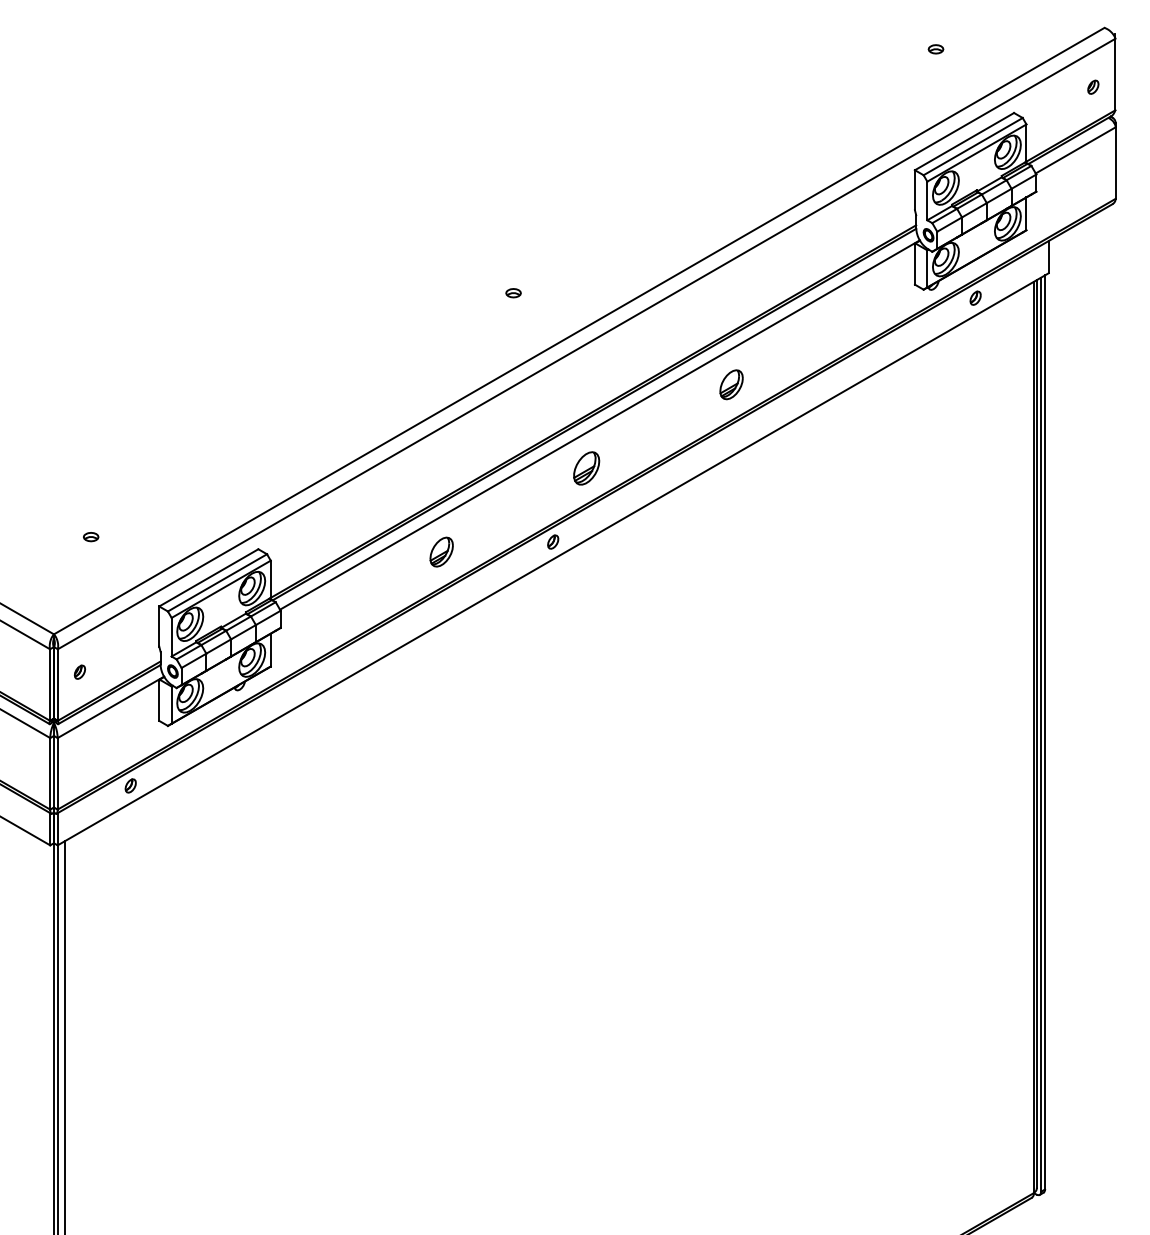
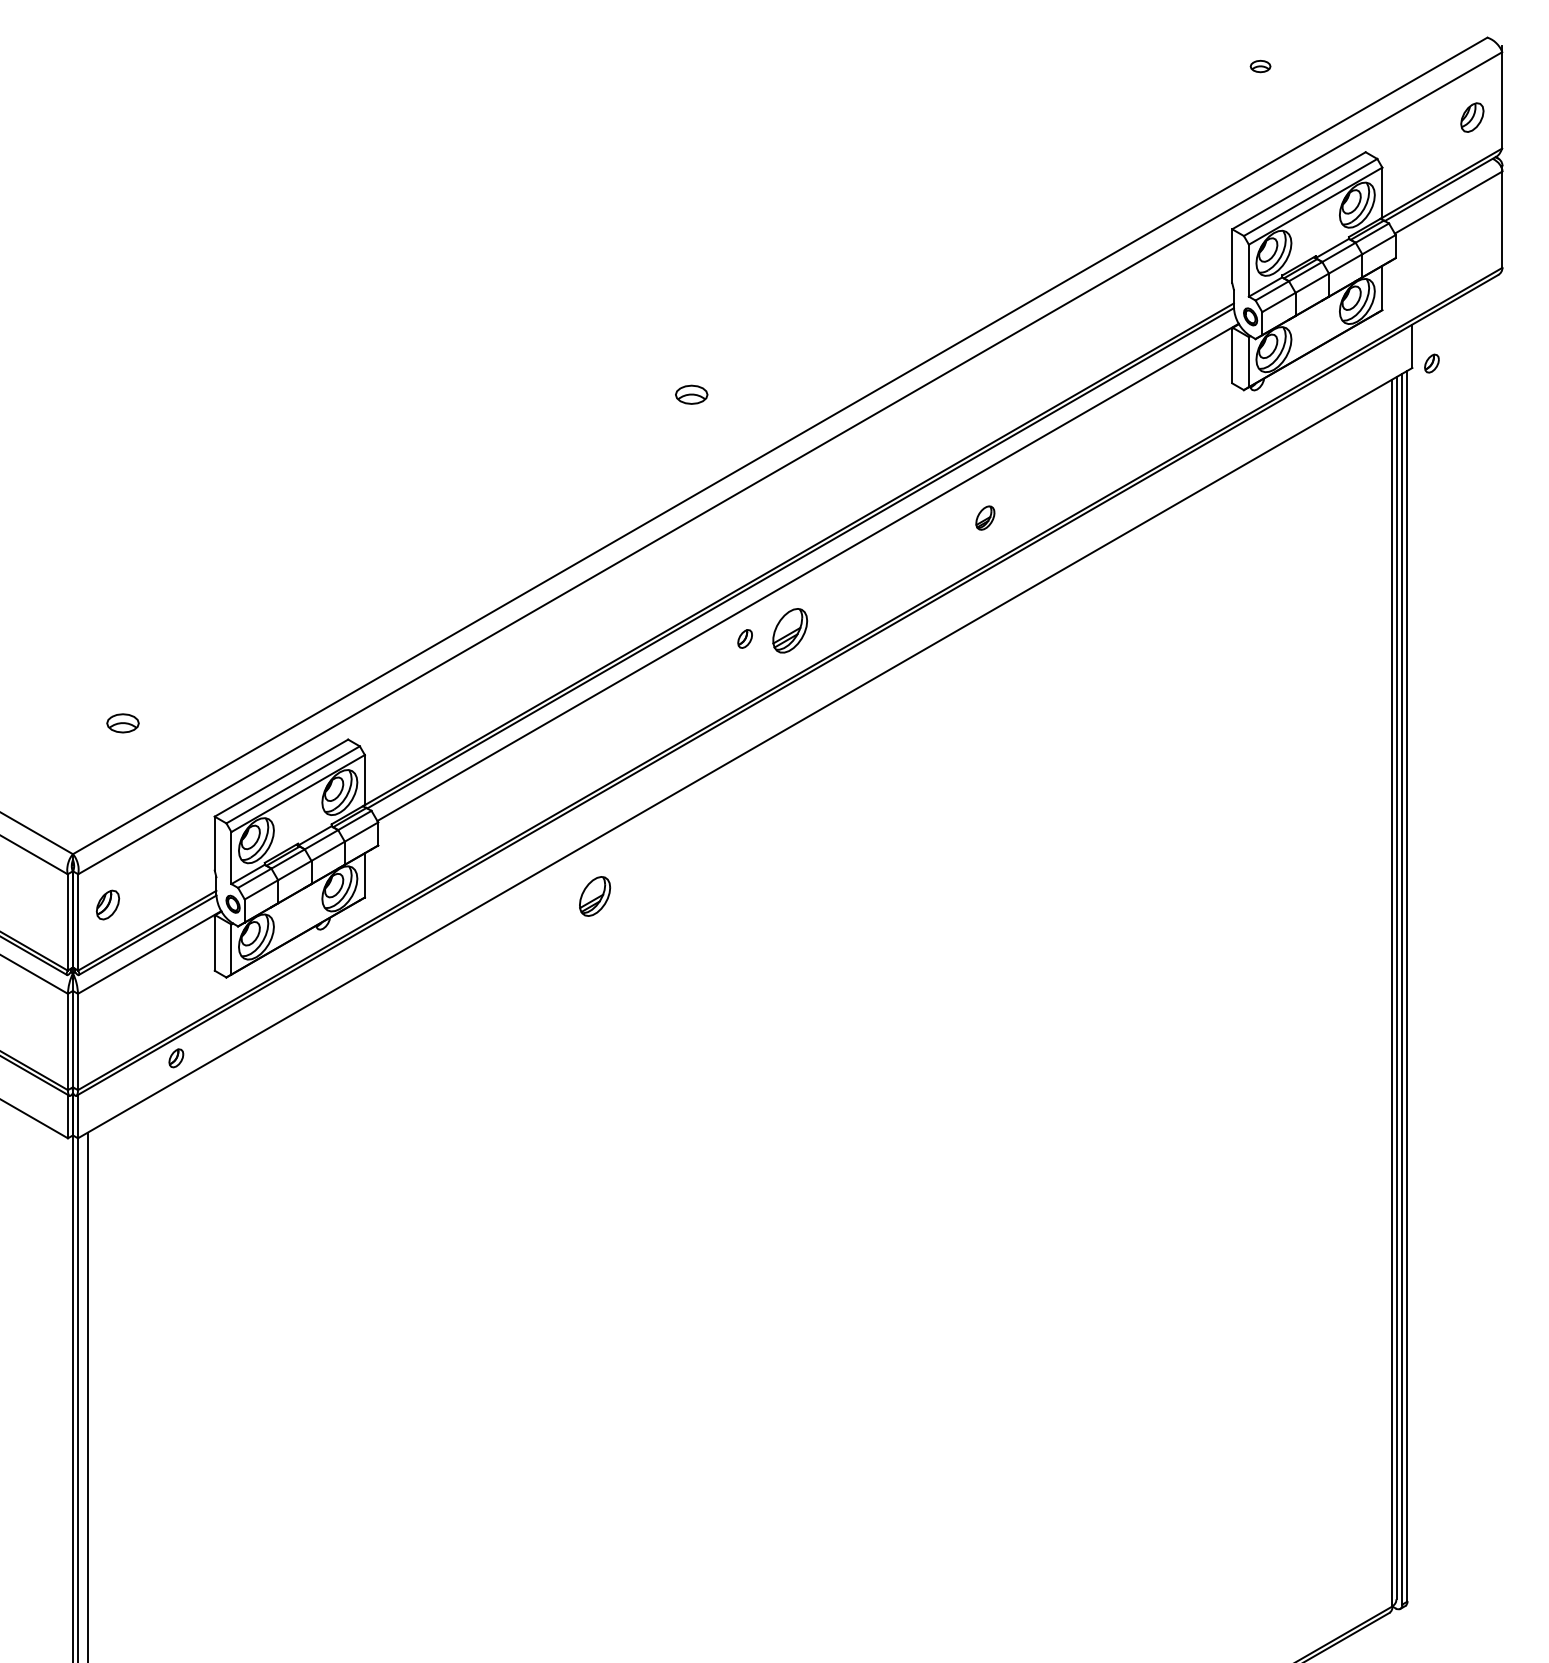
part: (1093, 87) -> (1472, 117), size x1.6
part: (513, 292) -> (691, 394), size x1.6
part: (975, 298) -> (1431, 363), moved
part: (731, 384) -> (985, 517), size x0.6
part: (90, 536) -> (122, 722), size x1.6
part: (552, 541) -> (744, 638), moved
part: (442, 552) -> (595, 896), moved
part: (79, 672) -> (107, 905), size x1.6

